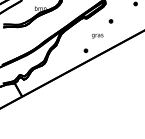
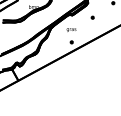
text: (97, 35) -> (71, 29), moved

